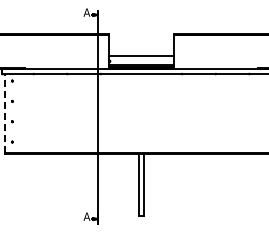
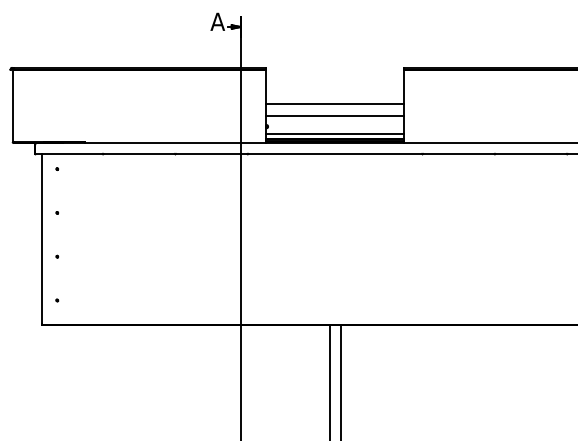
line: (141, 50) -> (335, 103), added
line: (5, 113) -> (42, 238), dashed -> solid

